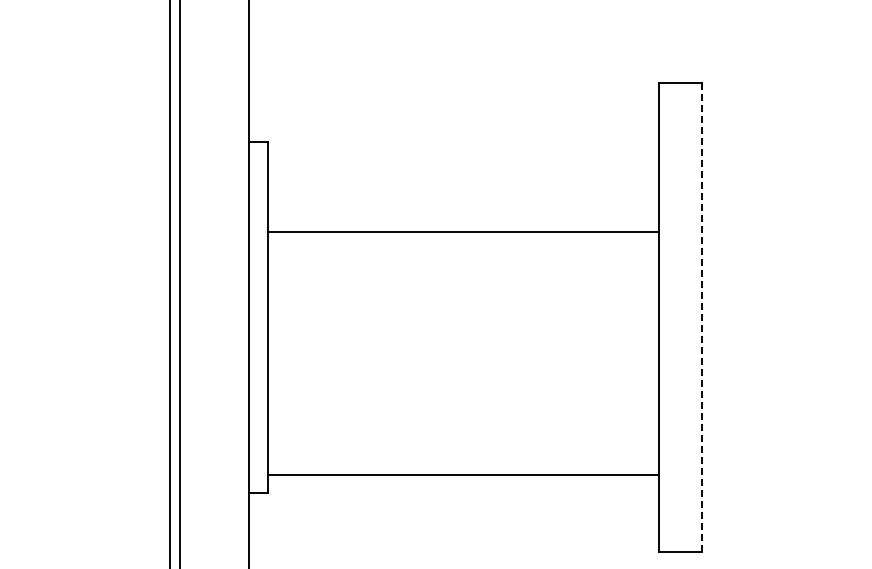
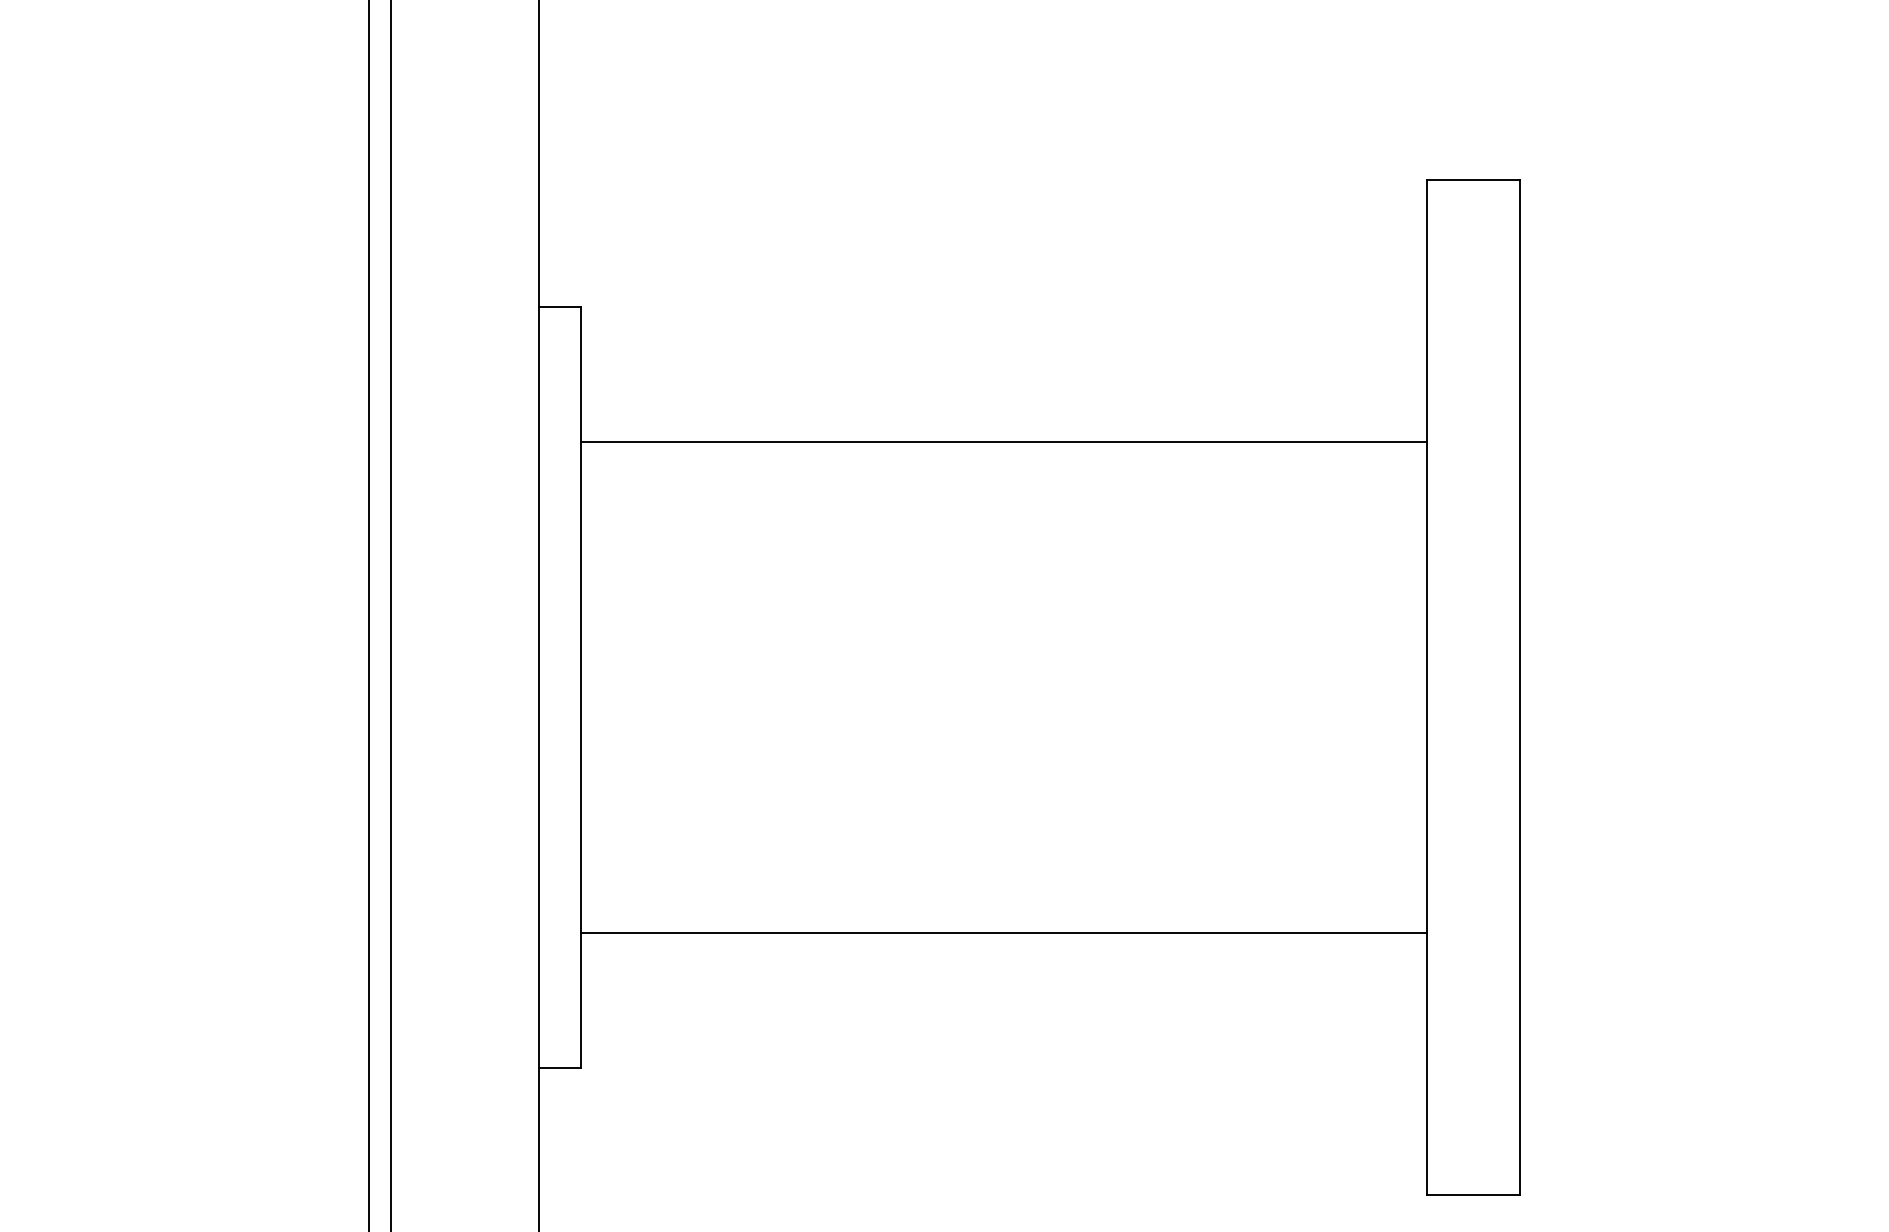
line: (463, 232) -> (1004, 442), moved
line: (701, 317) -> (1519, 687), dashed -> solid
line: (463, 474) -> (1004, 932), moved

